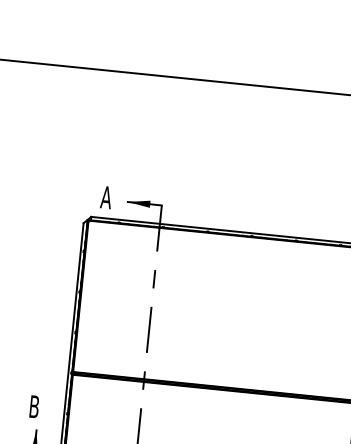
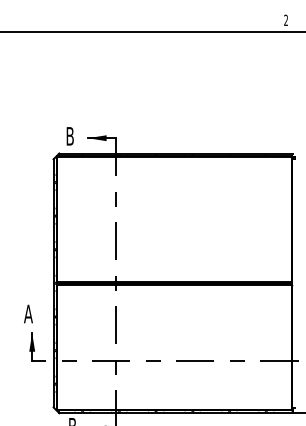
text: (105, 197) -> (69, 136), A -> B
text: (34, 406) -> (28, 313), B -> A

